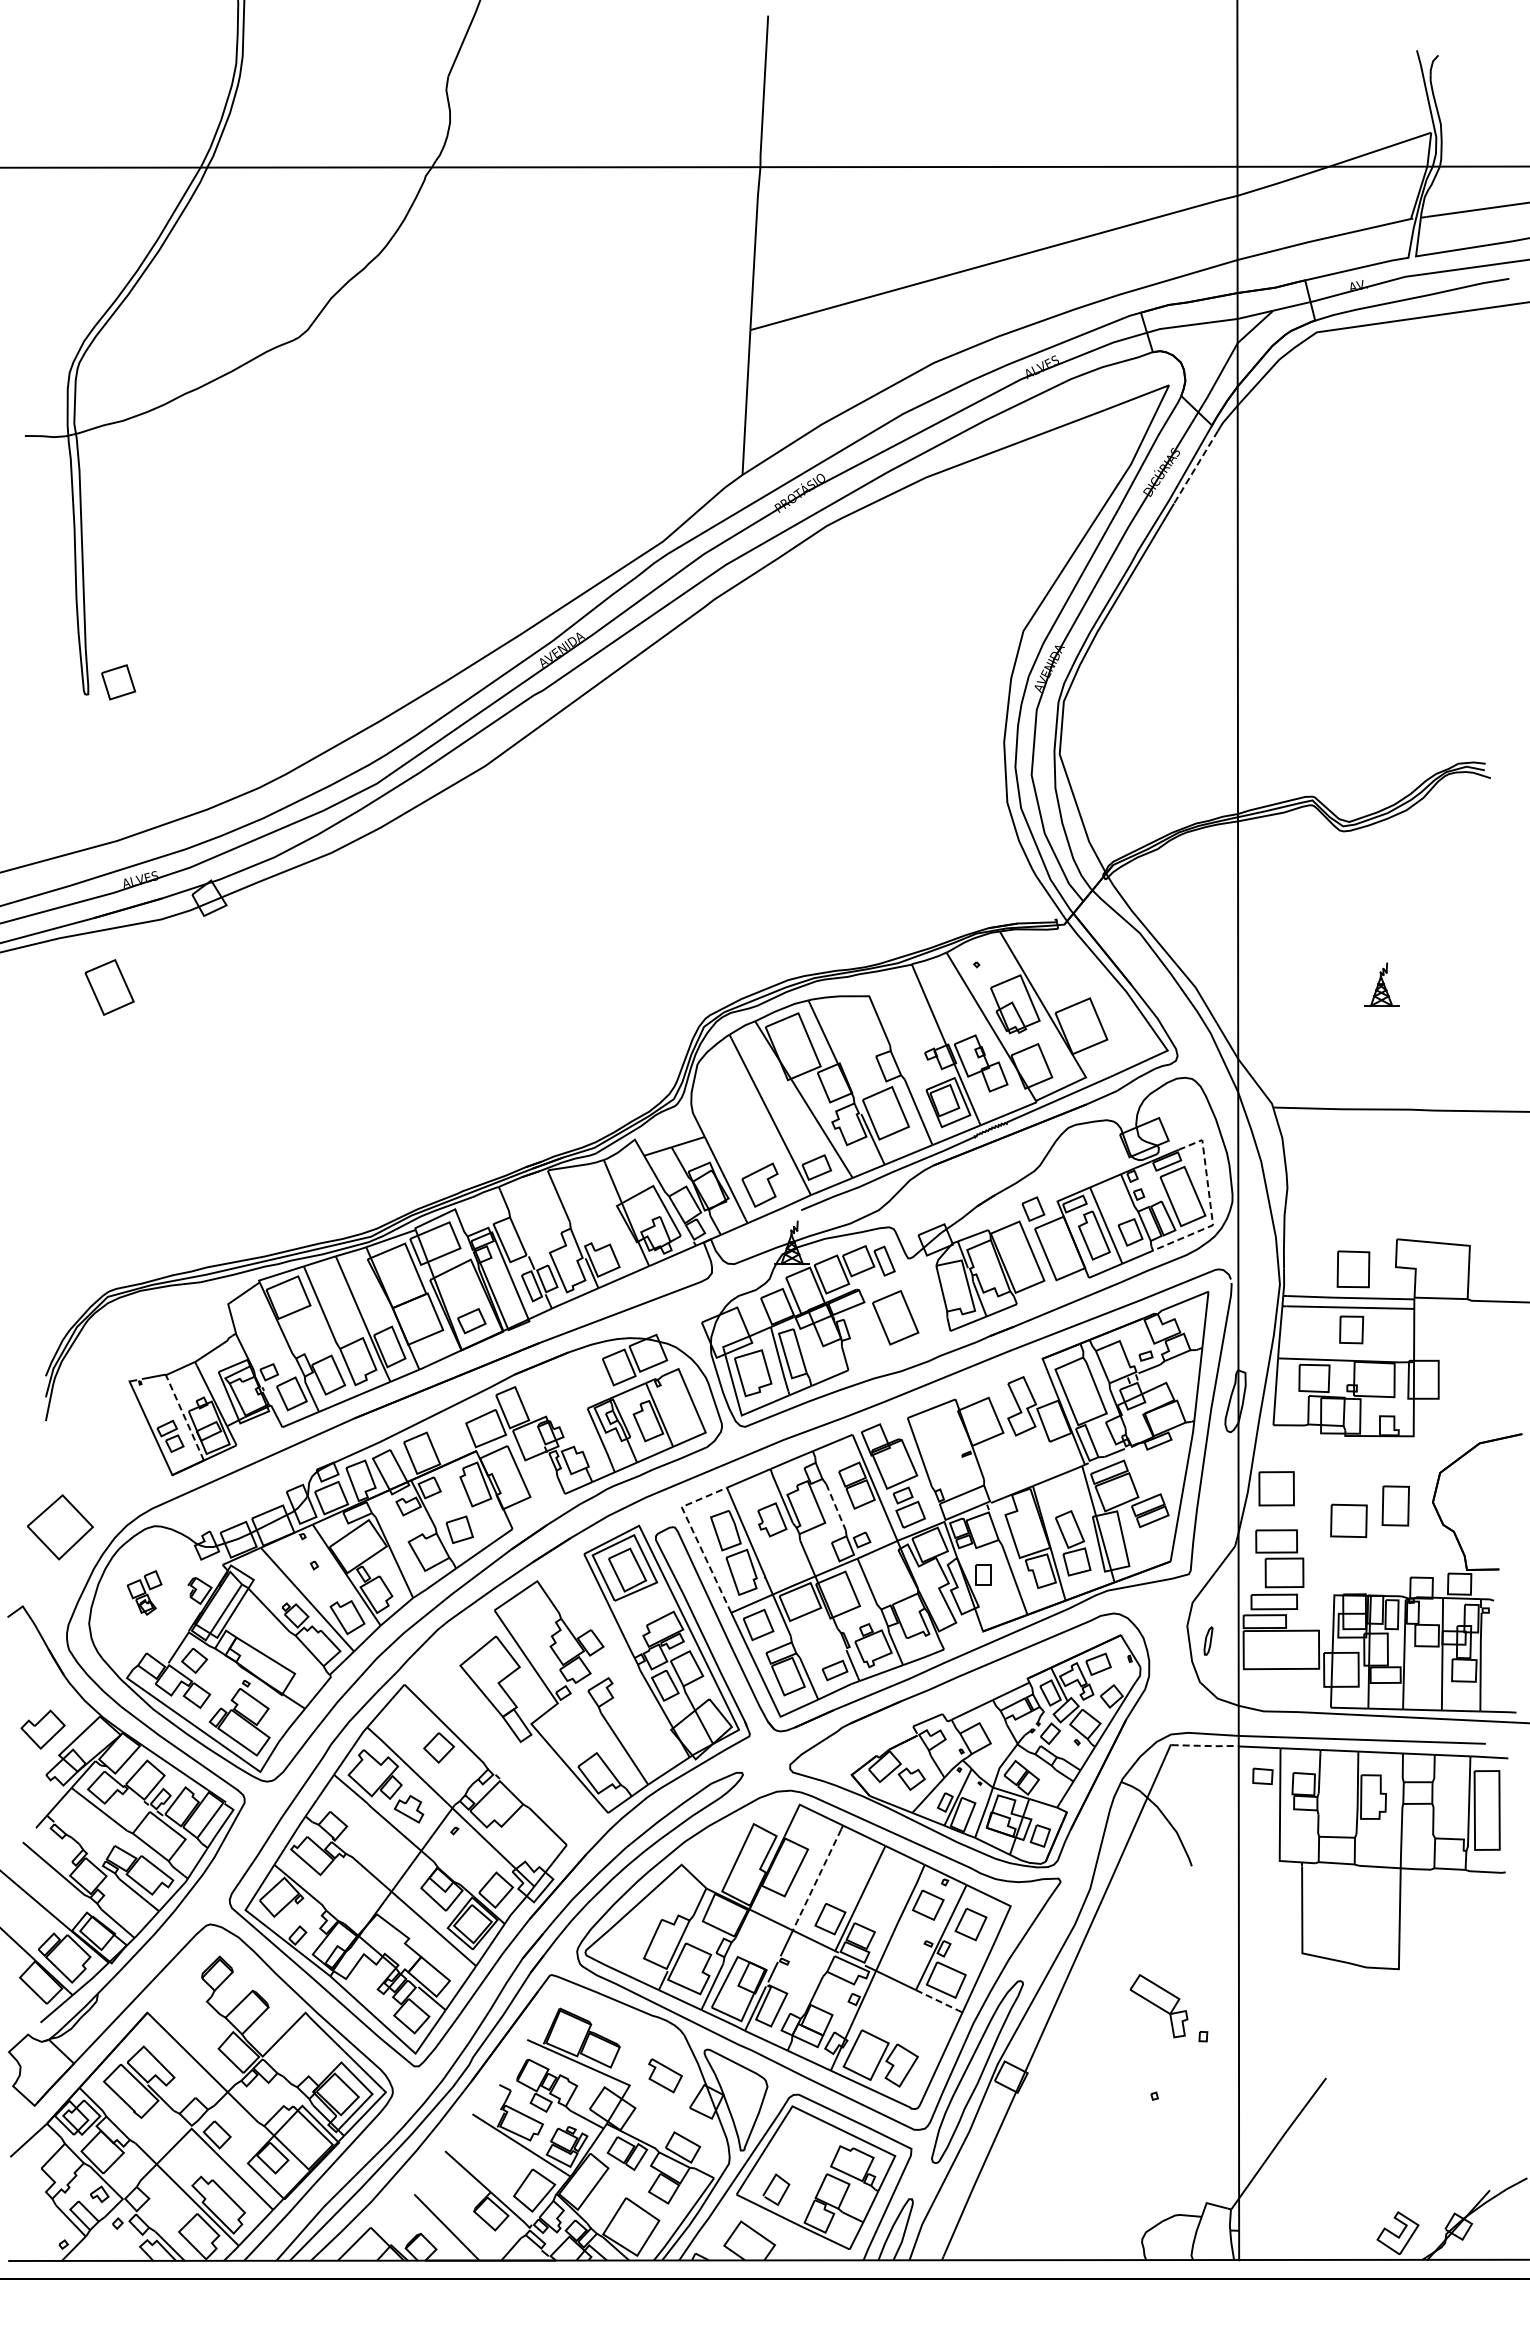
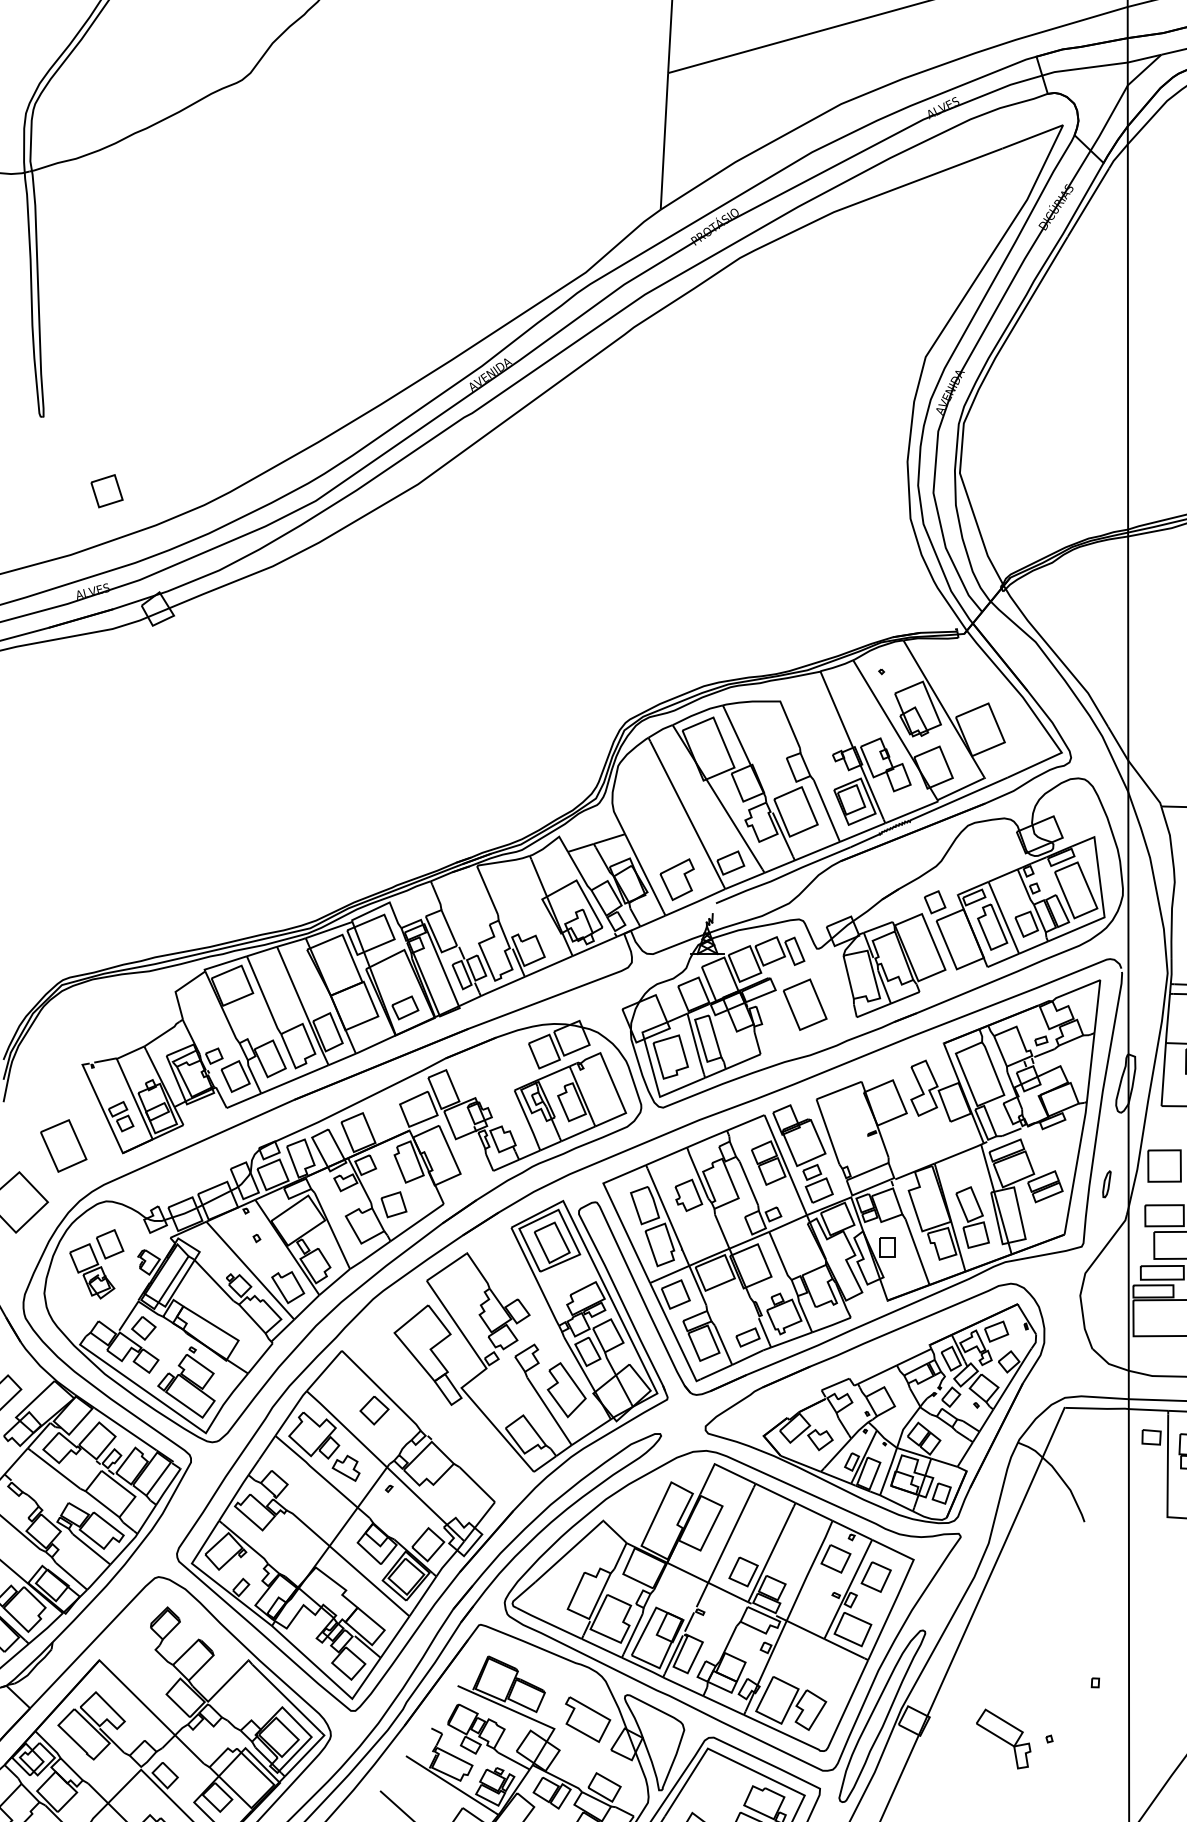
line: (1195, 468) -> (1088, 203), dashed -> solid
part: (118, 682) -> (106, 491), moved
part: (109, 987) -> (63, 1145), moved
line: (1210, 1202) -> (1102, 896), dashed -> solid
line: (184, 1417) -> (134, 1098), dashed -> solid
line: (836, 1507) -> (749, 1183), dashed -> solid
line: (695, 1536) -> (616, 1211), dashed -> solid
part: (144, 1592) -> (96, 1263), size x1.67
part: (1208, 1640) -> (1106, 1183), moved
part: (642, 1725) -> (566, 1389), added
line: (1206, 1745) -> (1098, 1408), dashed -> solid
line: (817, 1880) -> (731, 1535), dashed -> solid
line: (937, 2000) -> (844, 1648), dashed -> solid
part: (1158, 2006) -> (1003, 1739), moved
part: (665, 2075) -> (588, 1719), size x1.43

